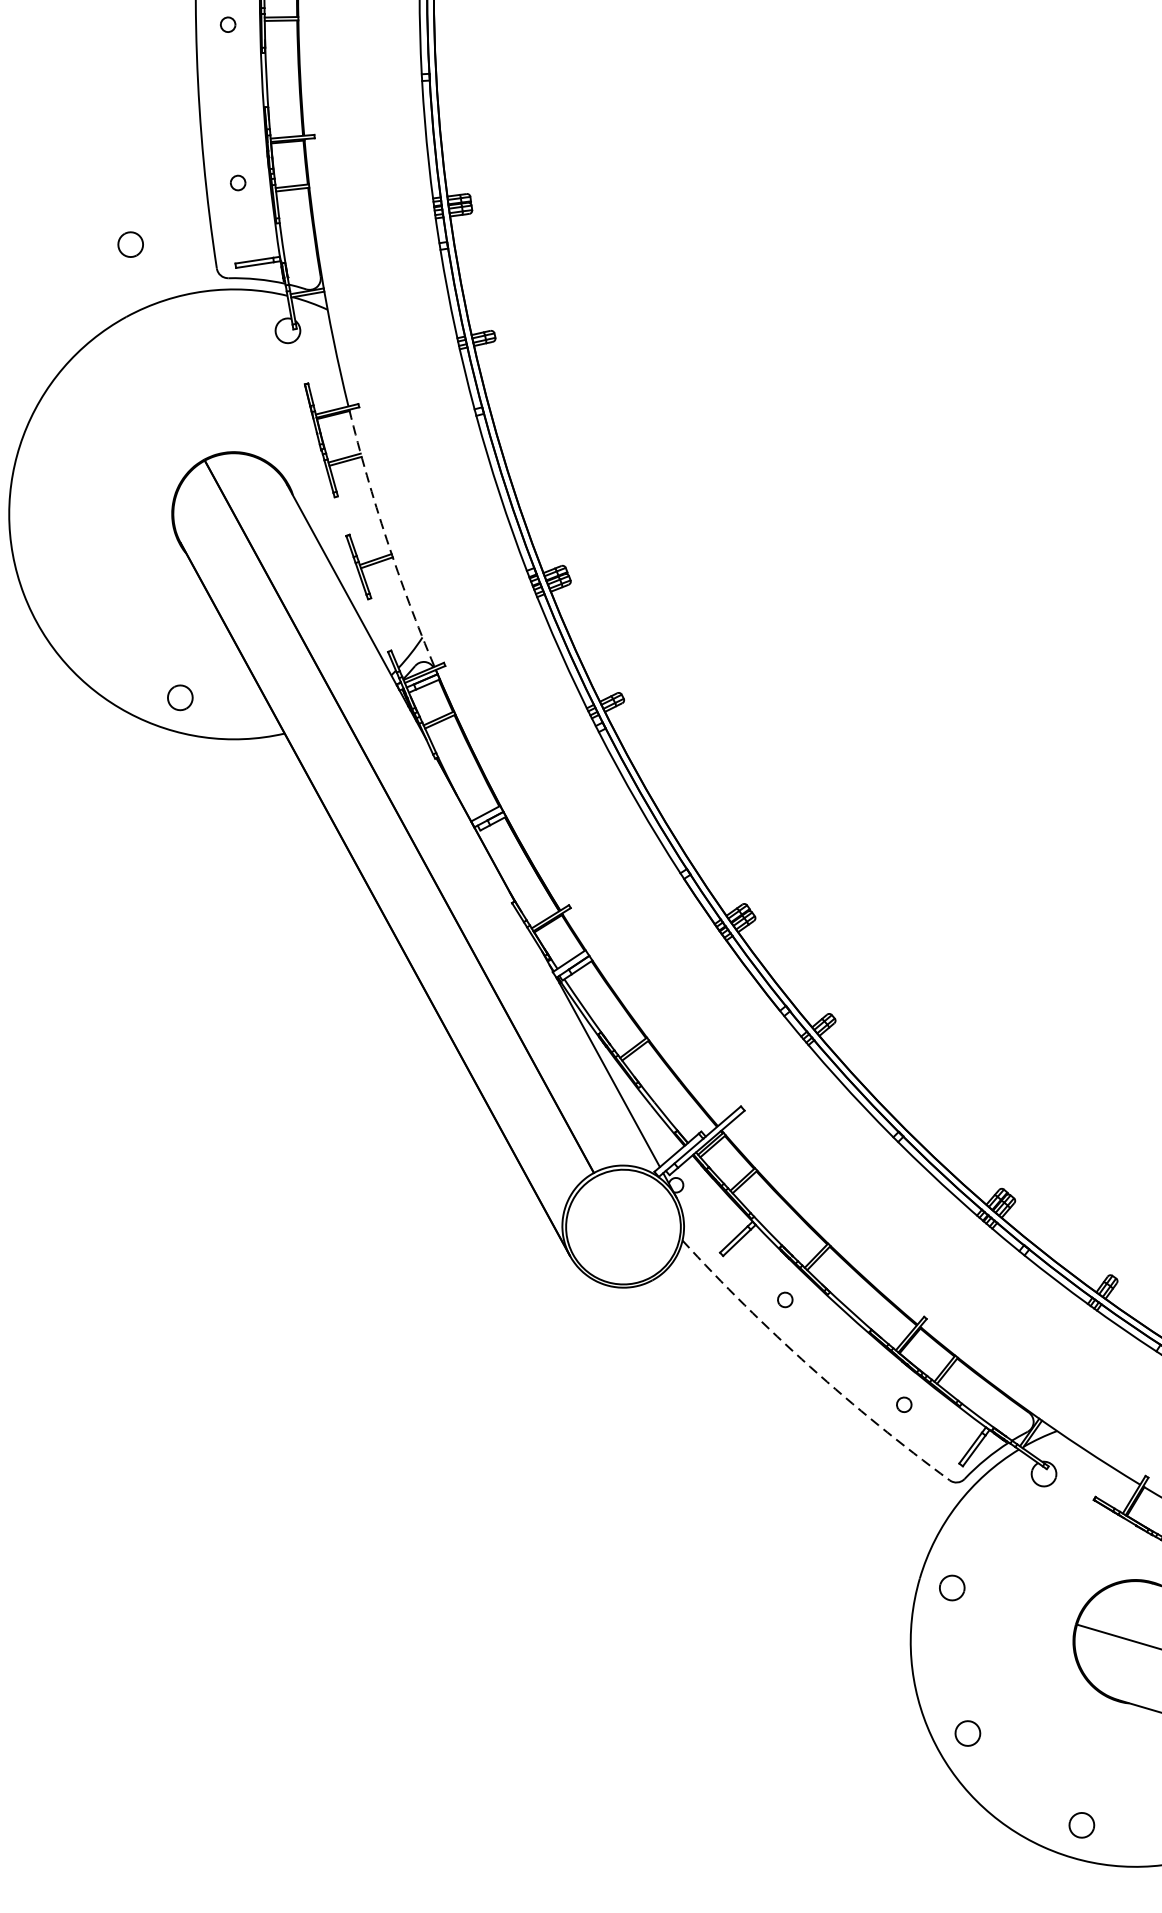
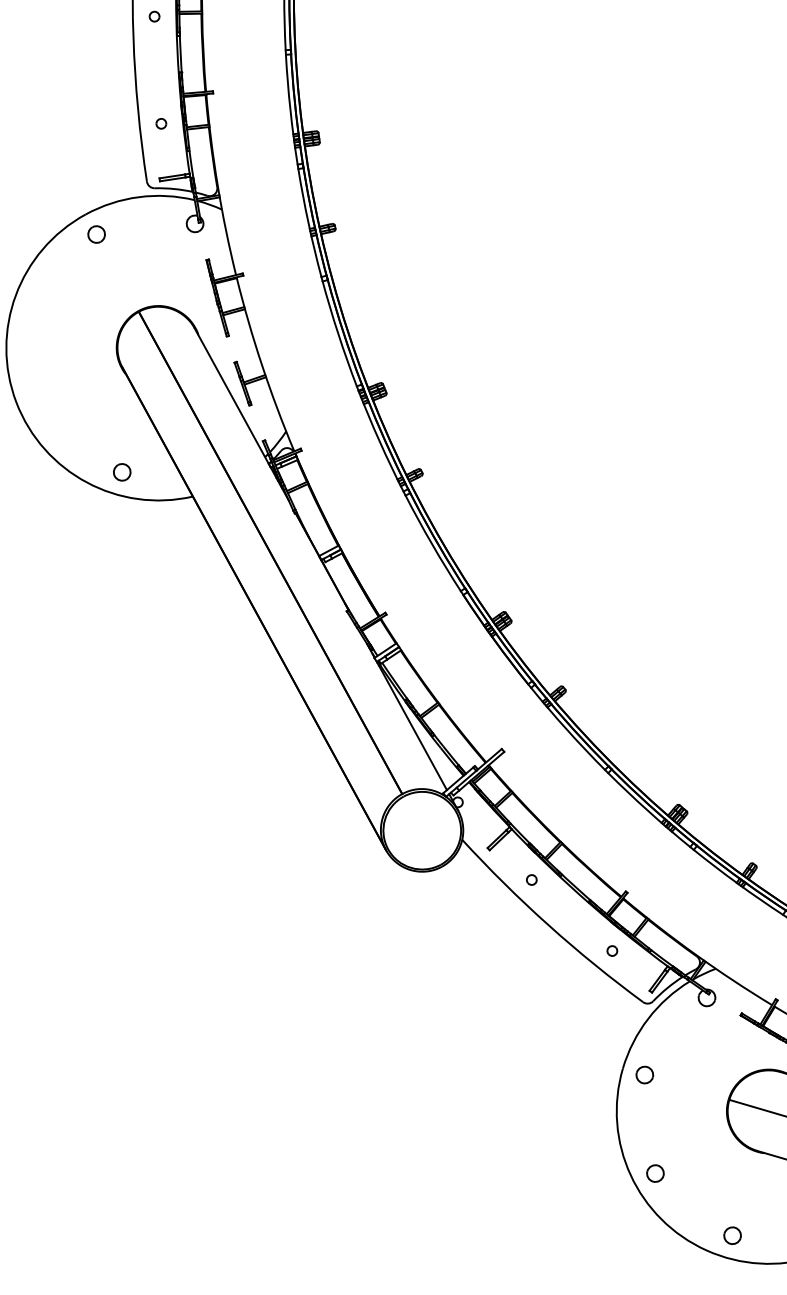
part: (130, 244) -> (96, 234), moved
arc: (387, 539) -> (262, 365), dashed -> solid
arc: (809, 1367) -> (548, 925), dashed -> solid

